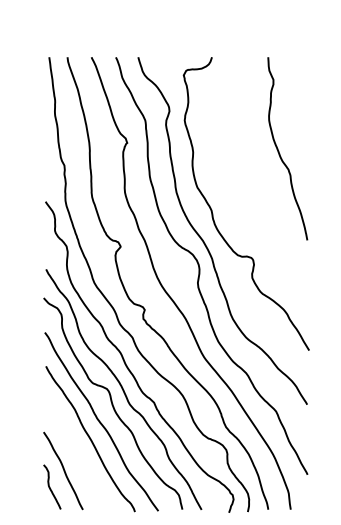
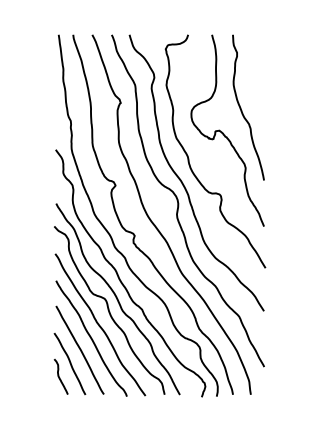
curve: (257, 181) -> (224, 133), added
curve: (75, 452) -> (79, 349), added

